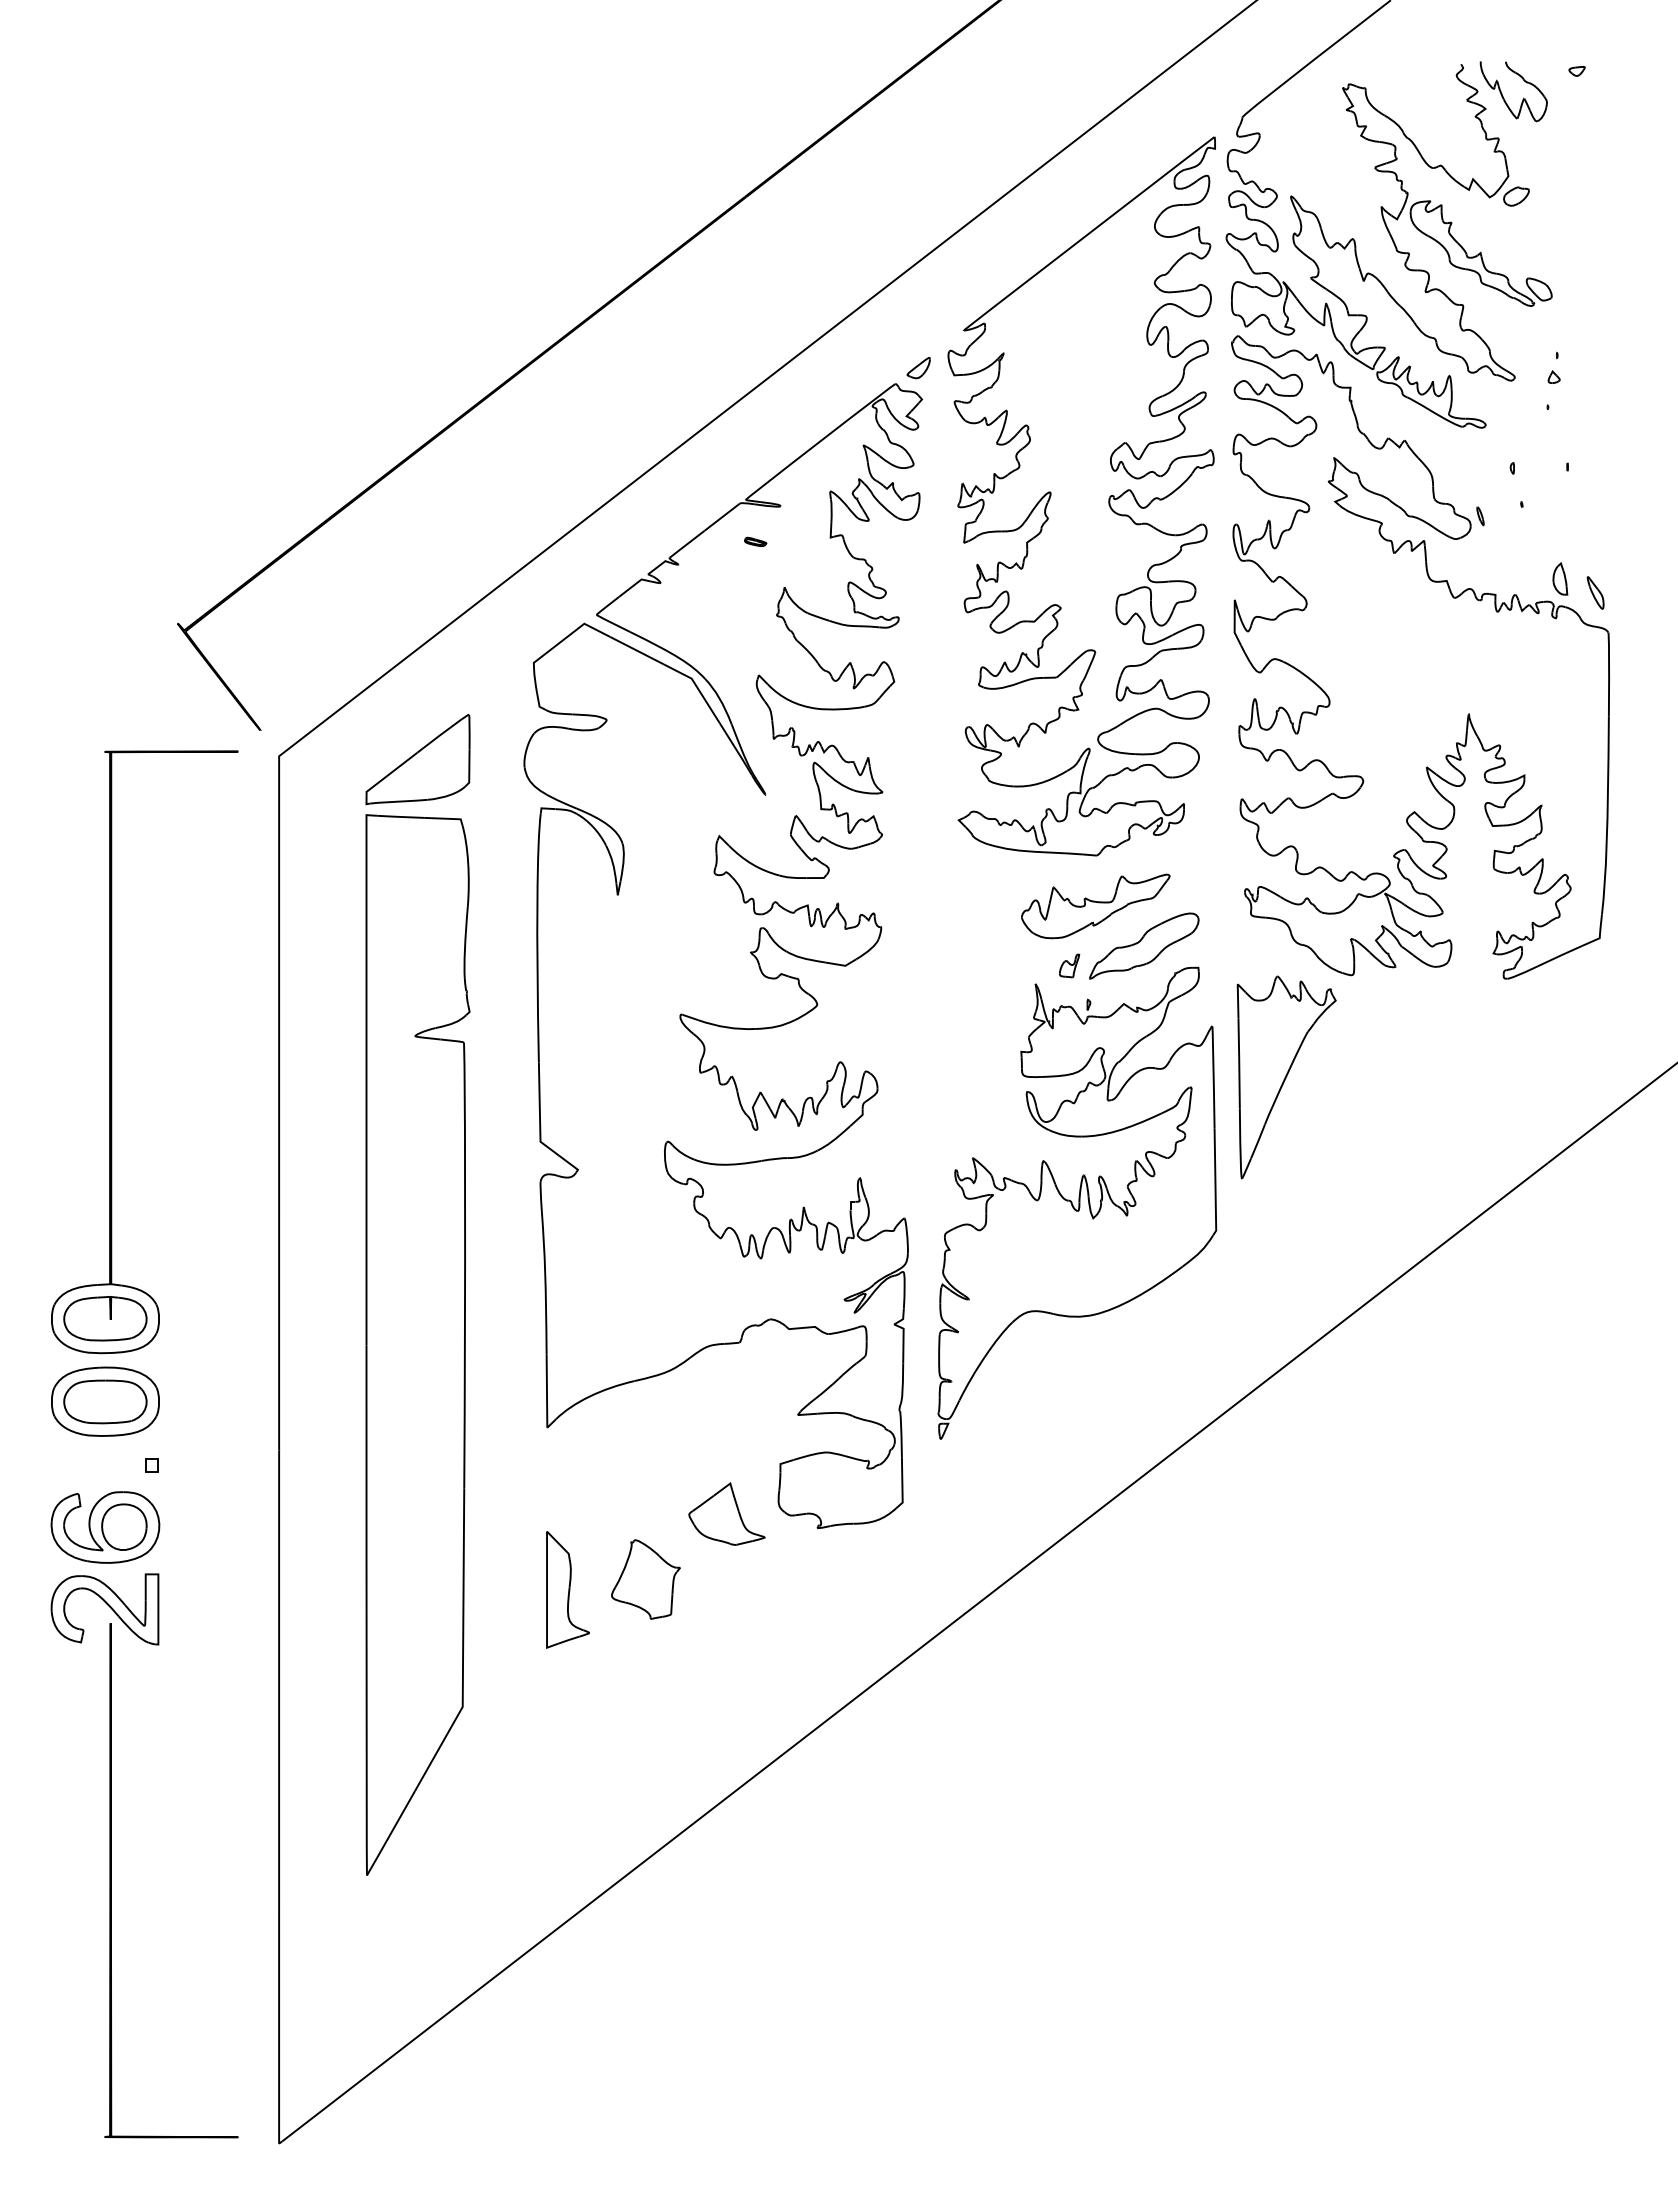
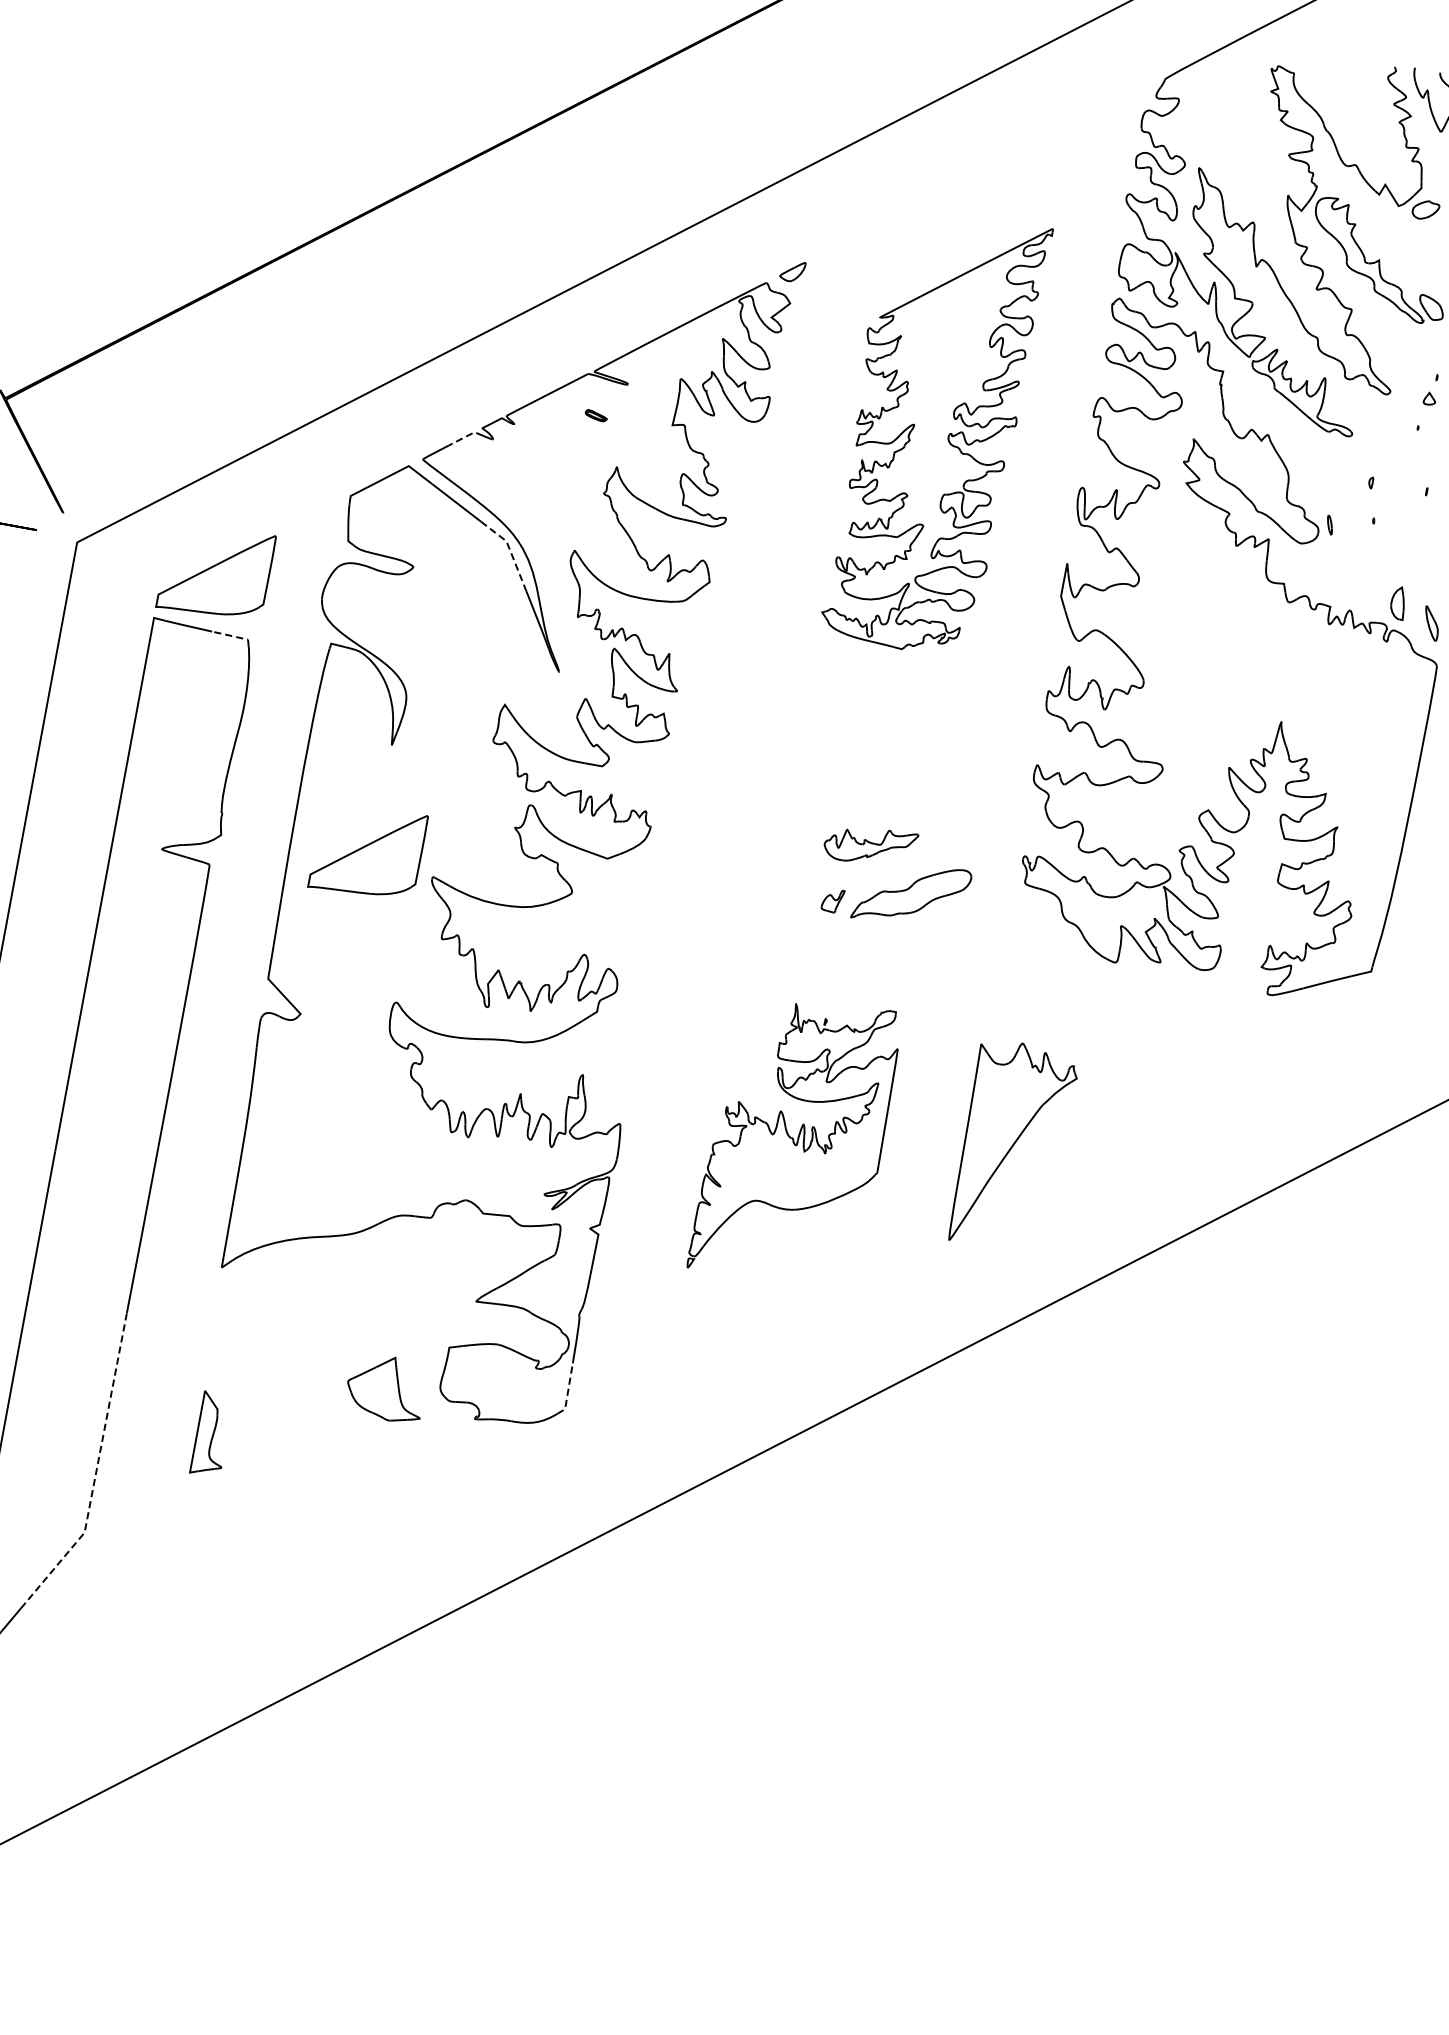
part: (1081, 496) -> (932, 430), size x0.6
line: (633, 585) -> (465, 436), solid -> dashed
line: (697, 687) -> (510, 551), solid -> dashed
line: (446, 818) -> (233, 636), solid -> dashed
part: (1095, 906) -> (870, 845), size x0.6
part: (613, 1001) -> (367, 851), added
part: (1286, 1077) -> (1012, 1146), moved
part: (1077, 1202) -> (796, 1139), size x0.6
line: (902, 1484) -> (568, 1390), solid -> dashed
part: (645, 1579) -> (292, 1438), removed
part: (567, 1589) -> (211, 1434), size x0.7
line: (463, 1646) -> (96, 1472), solid -> dashed

